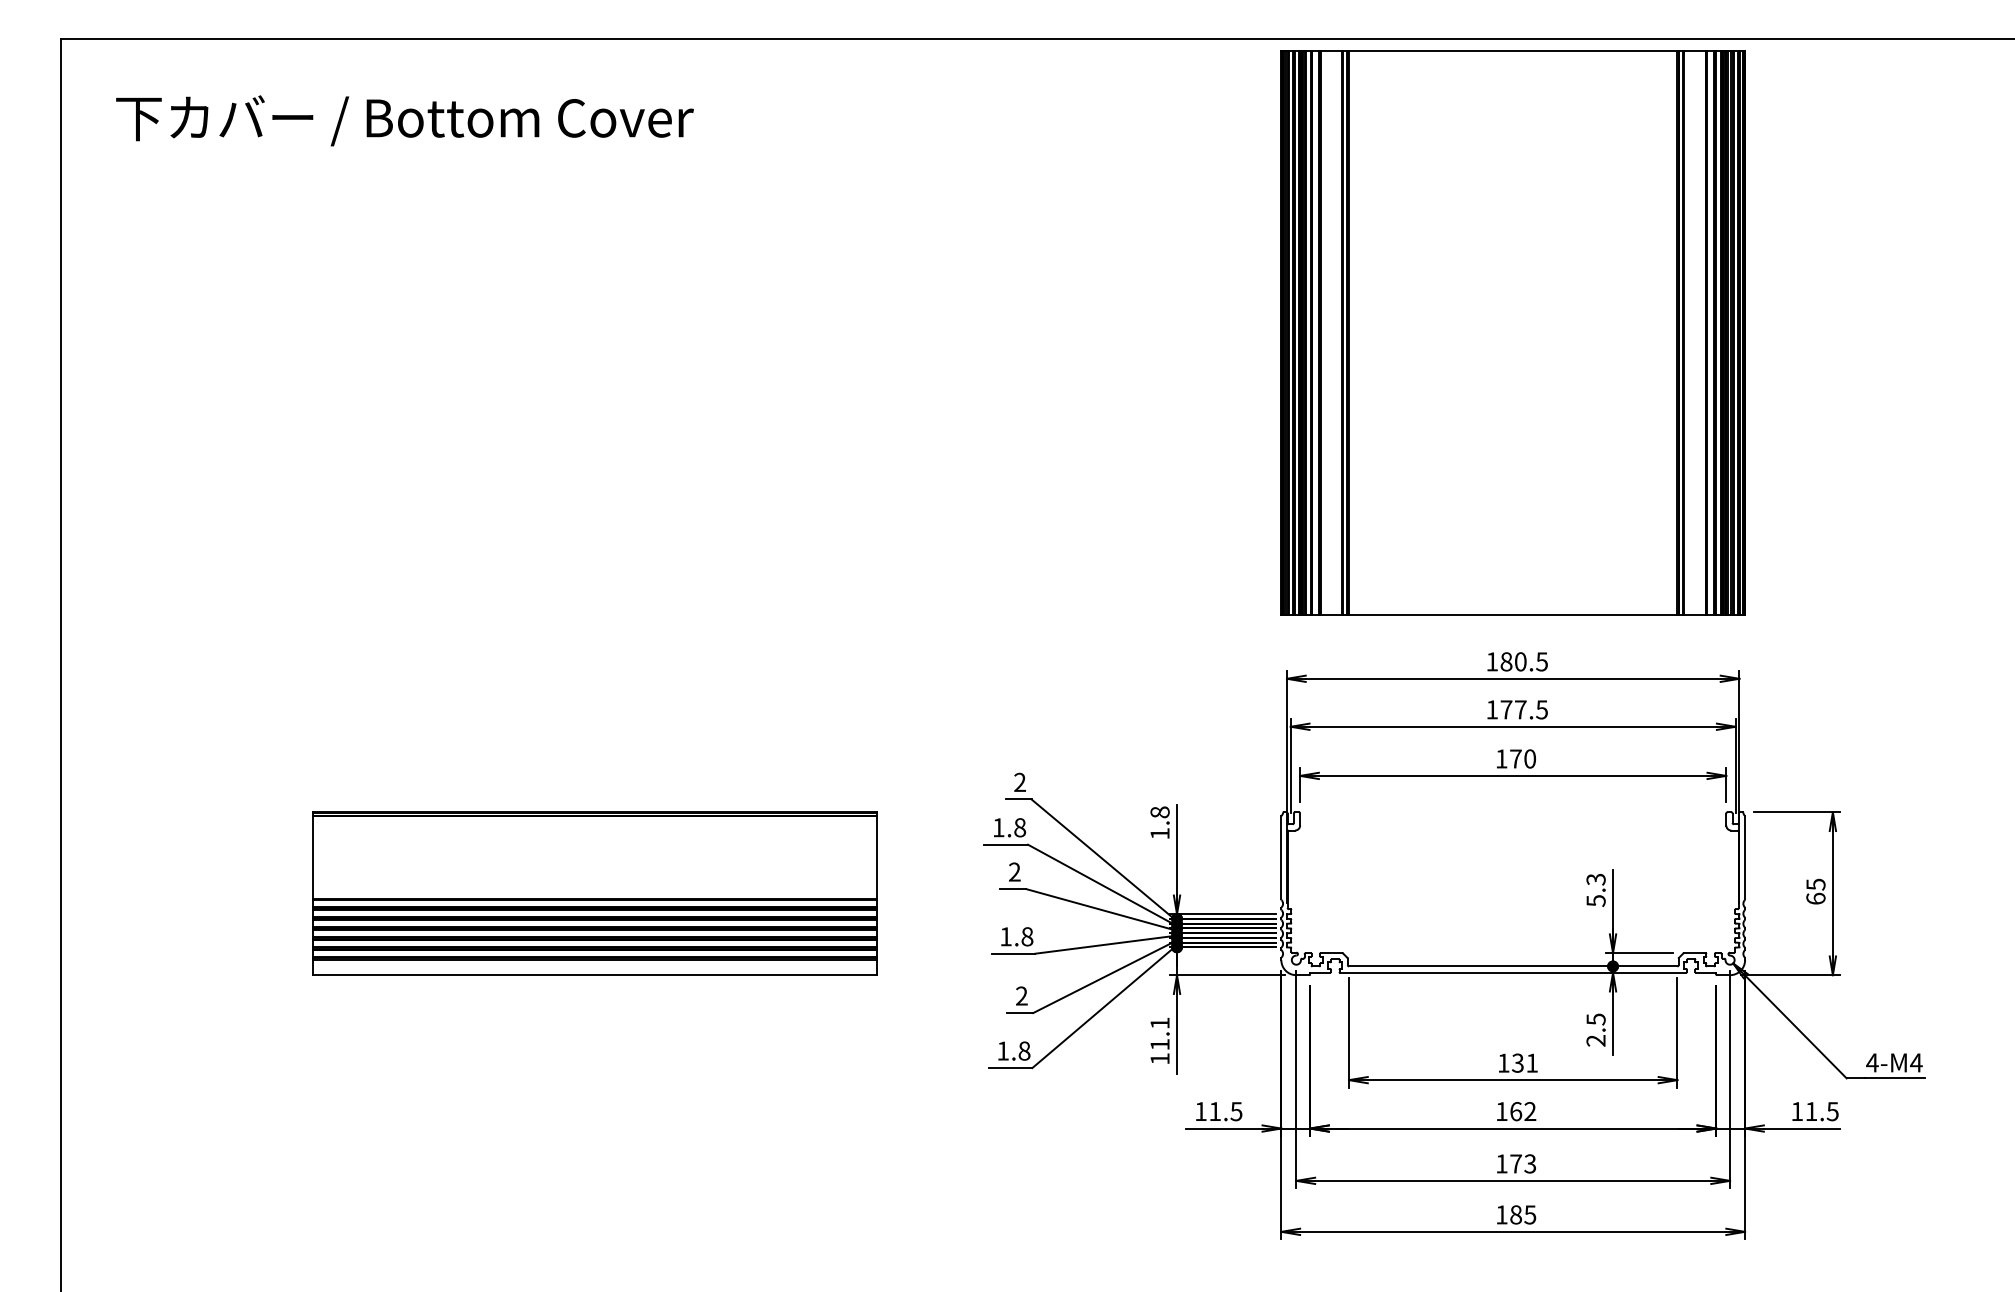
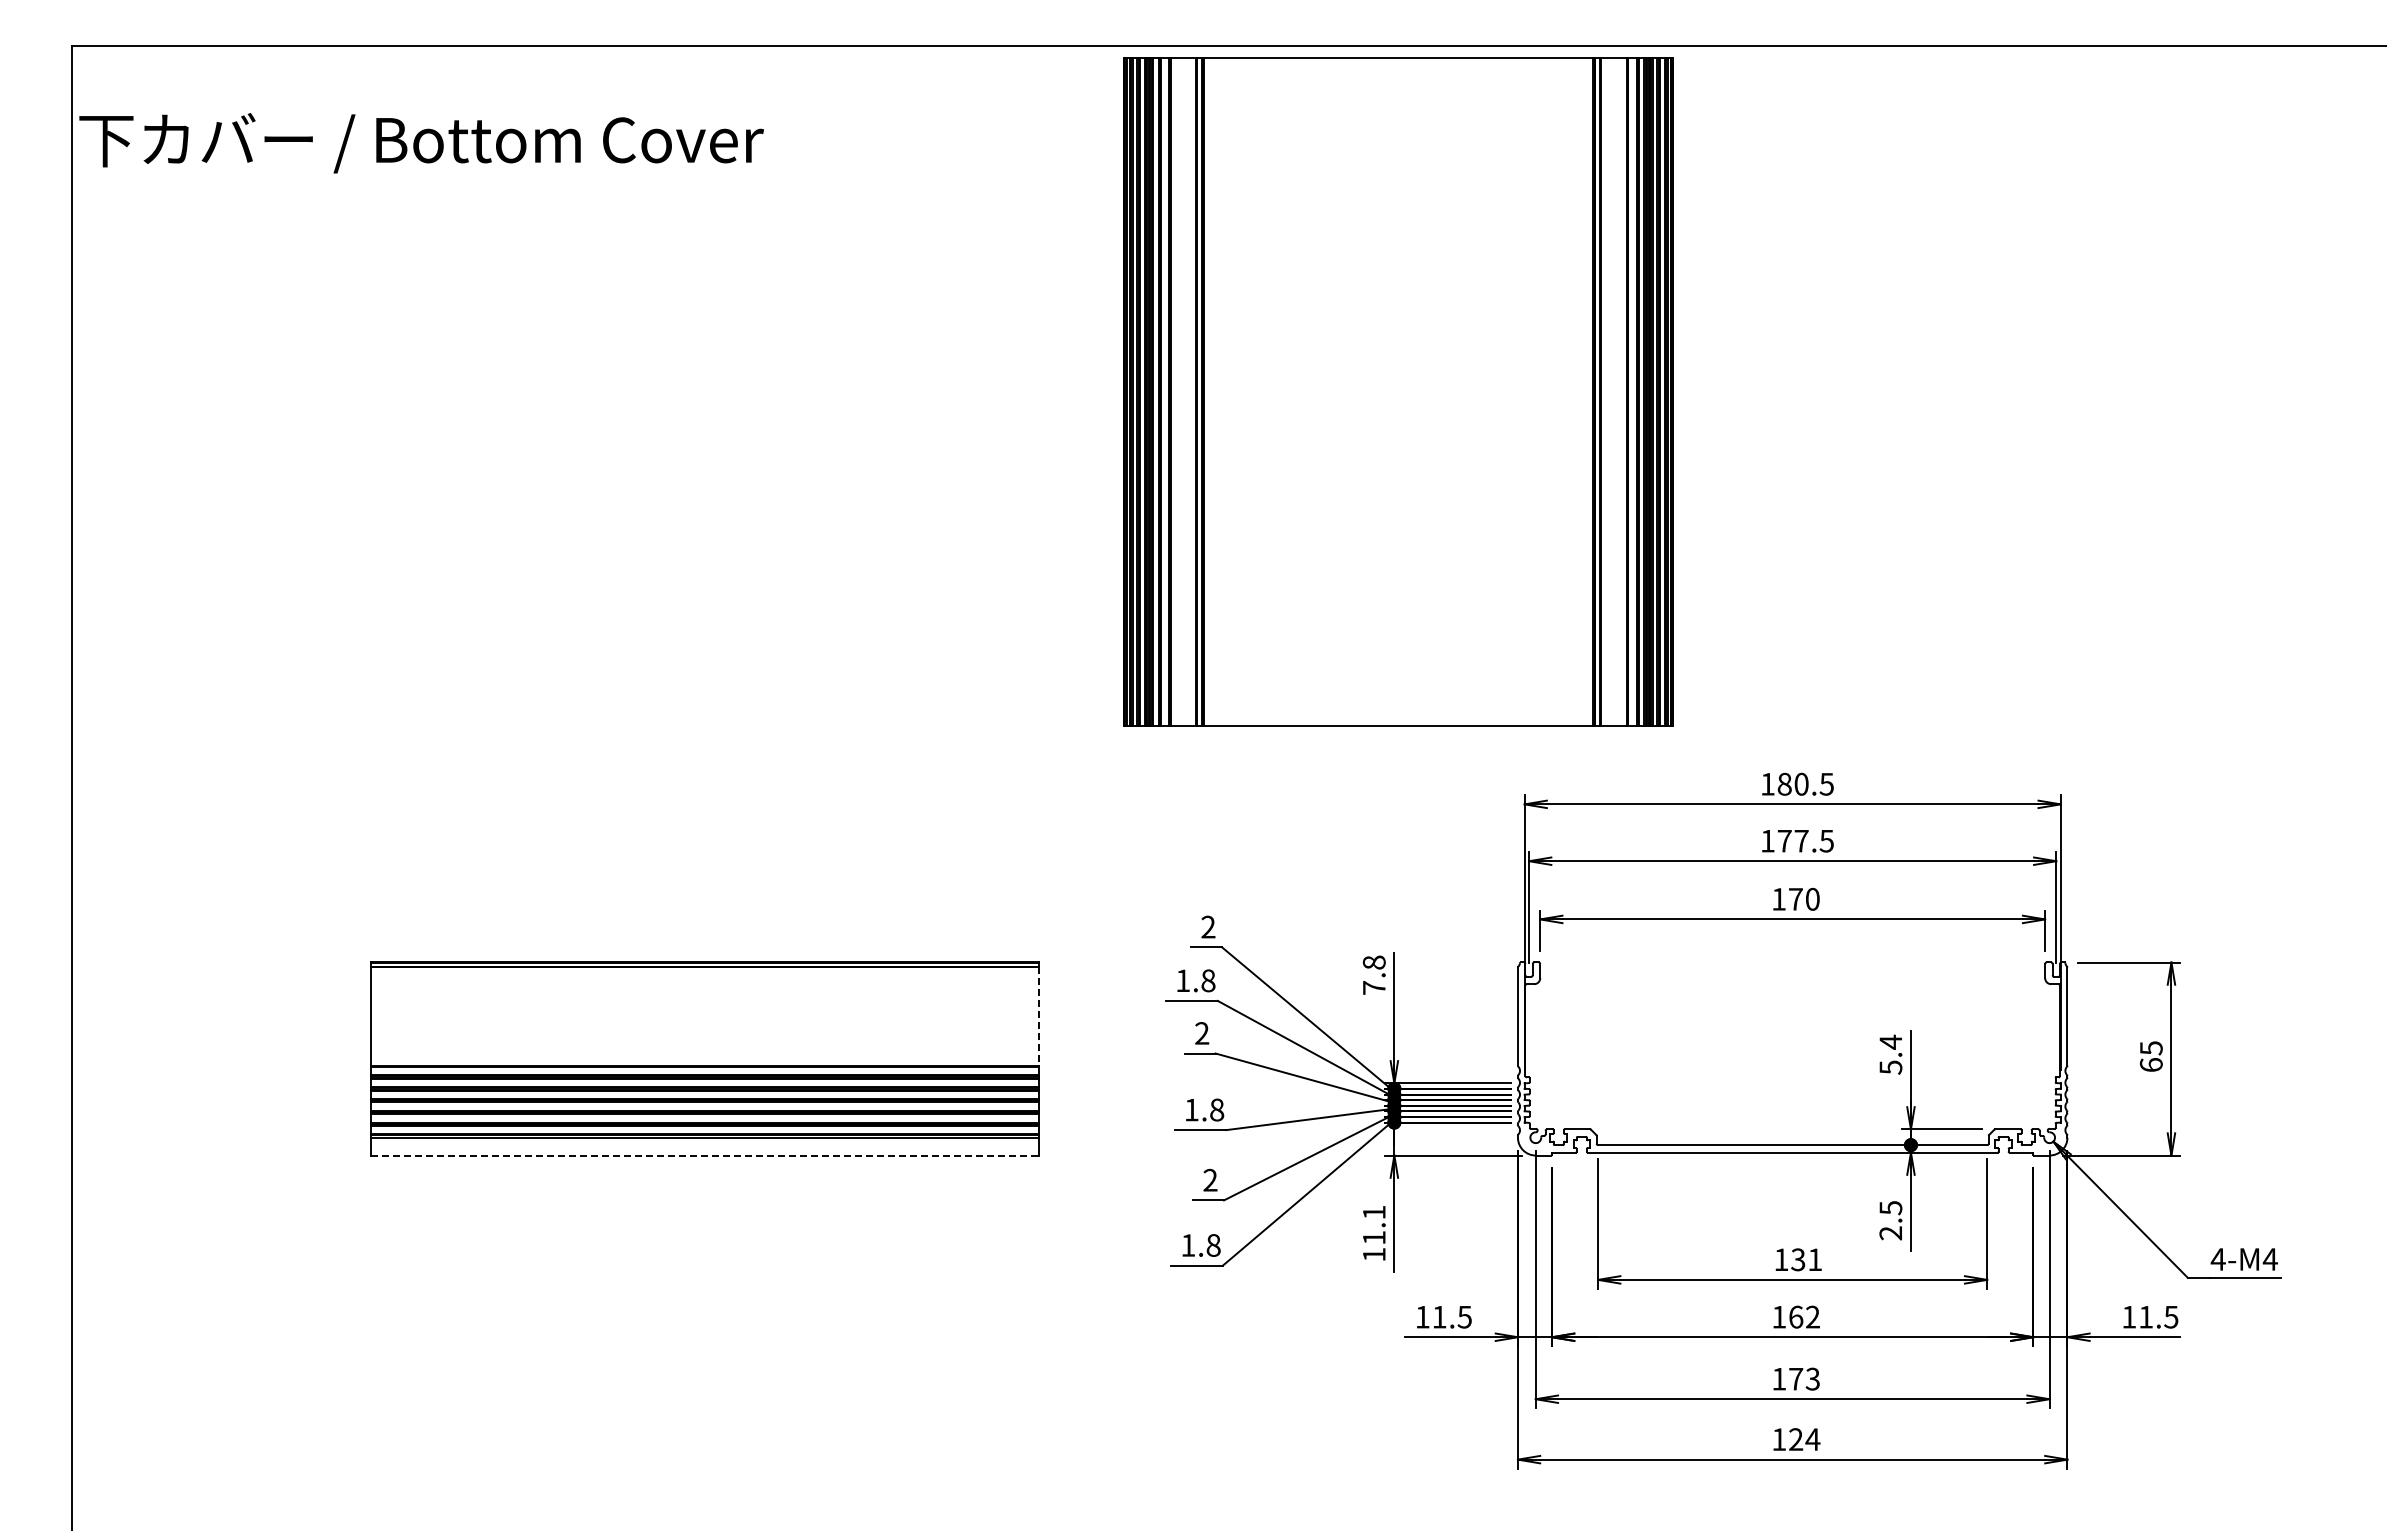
text: (404, 121) -> (421, 143), moved
part: (1513, 332) -> (1398, 391), moved
text: (1160, 833) -> (1374, 987), 1.8 -> 7.8
line: (877, 858) -> (1039, 1017), solid -> dashed
text: (1595, 878) -> (1890, 1041), 5.3 -> 5.4
line: (595, 975) -> (705, 1155), solid -> dashed
text: (1523, 1214) -> (1804, 1439), 185 -> 124

